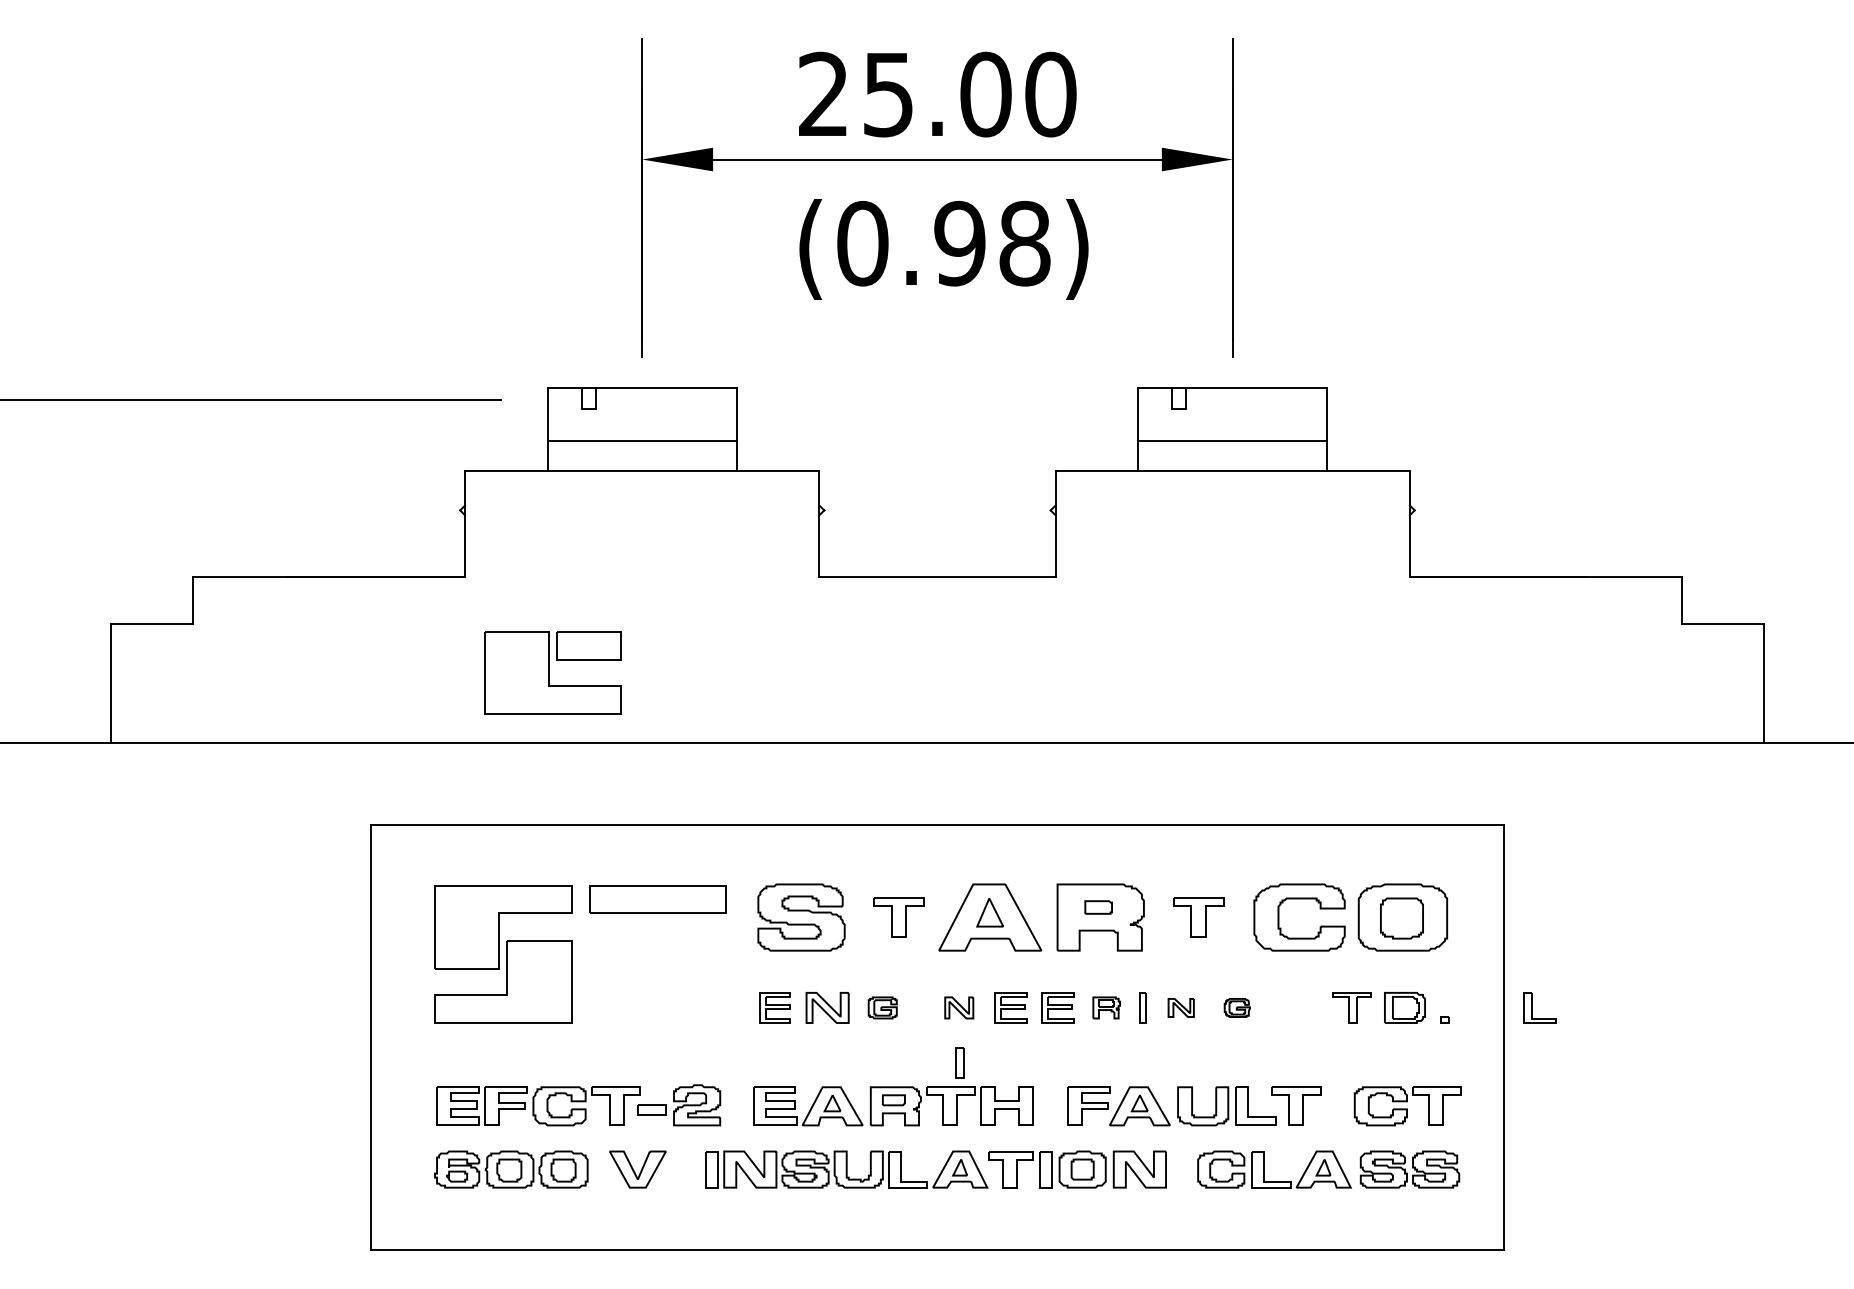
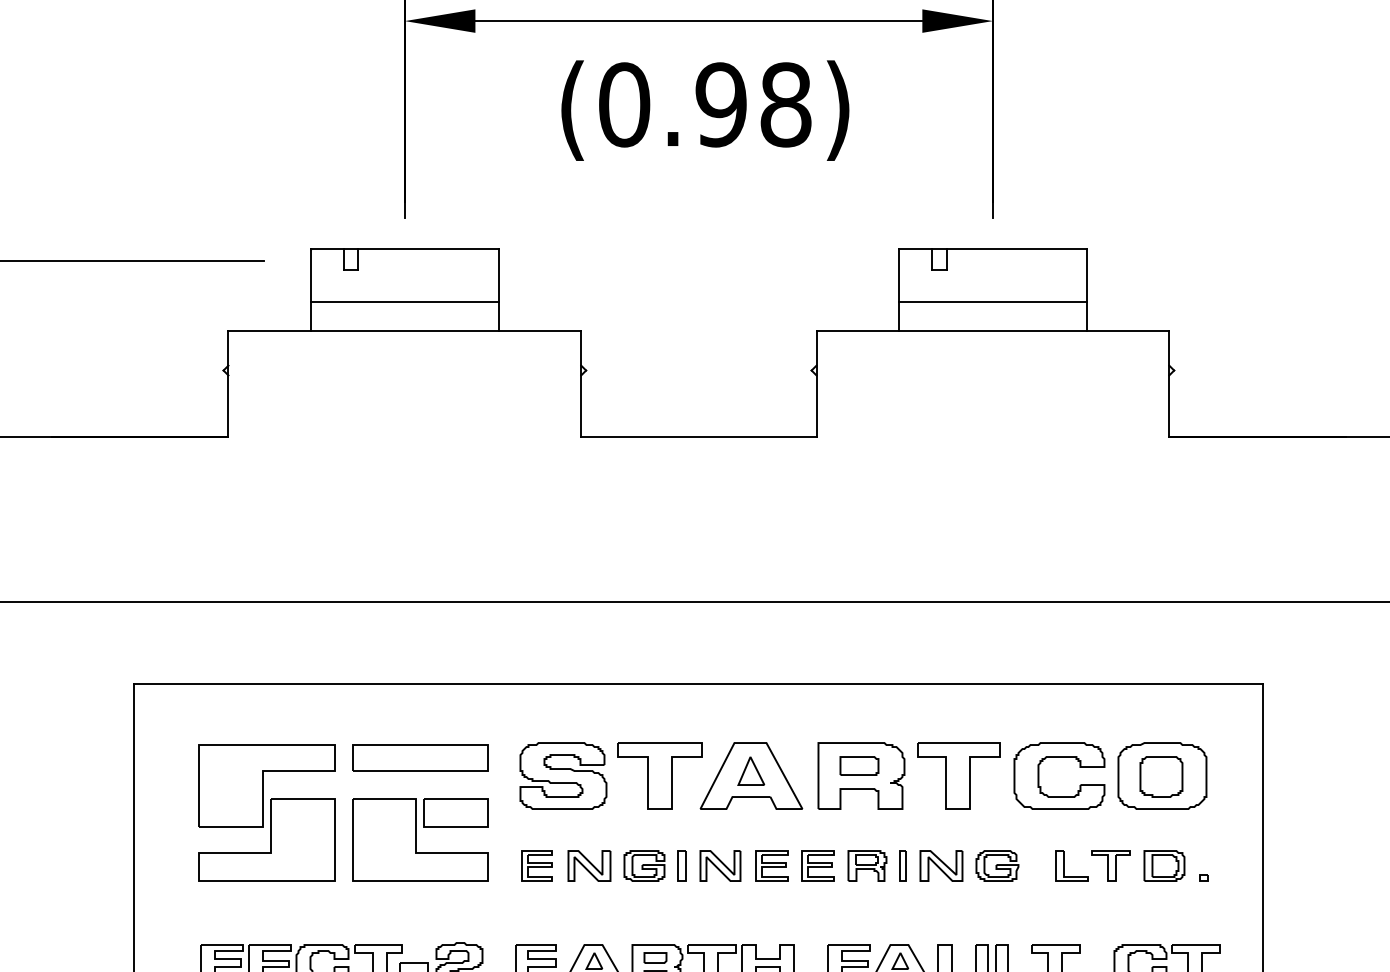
part: (552, 672) -> (420, 839), moved
part: (1098, 907) -> (859, 765), size x1.43
part: (898, 917) -> (660, 775), size x1.67
part: (1198, 917) -> (958, 775), size x1.67
part: (882, 1007) -> (644, 865), size x1.43
part: (959, 1007) -> (720, 865), size x1.43
part: (1106, 1007) -> (867, 865), size x1.43
part: (1181, 1007) -> (941, 865), size x1.67
part: (1237, 1007) -> (997, 865), size x1.67
part: (1532, 1007) -> (1065, 865), moved
part: (959, 1062) -> (681, 865), moved

